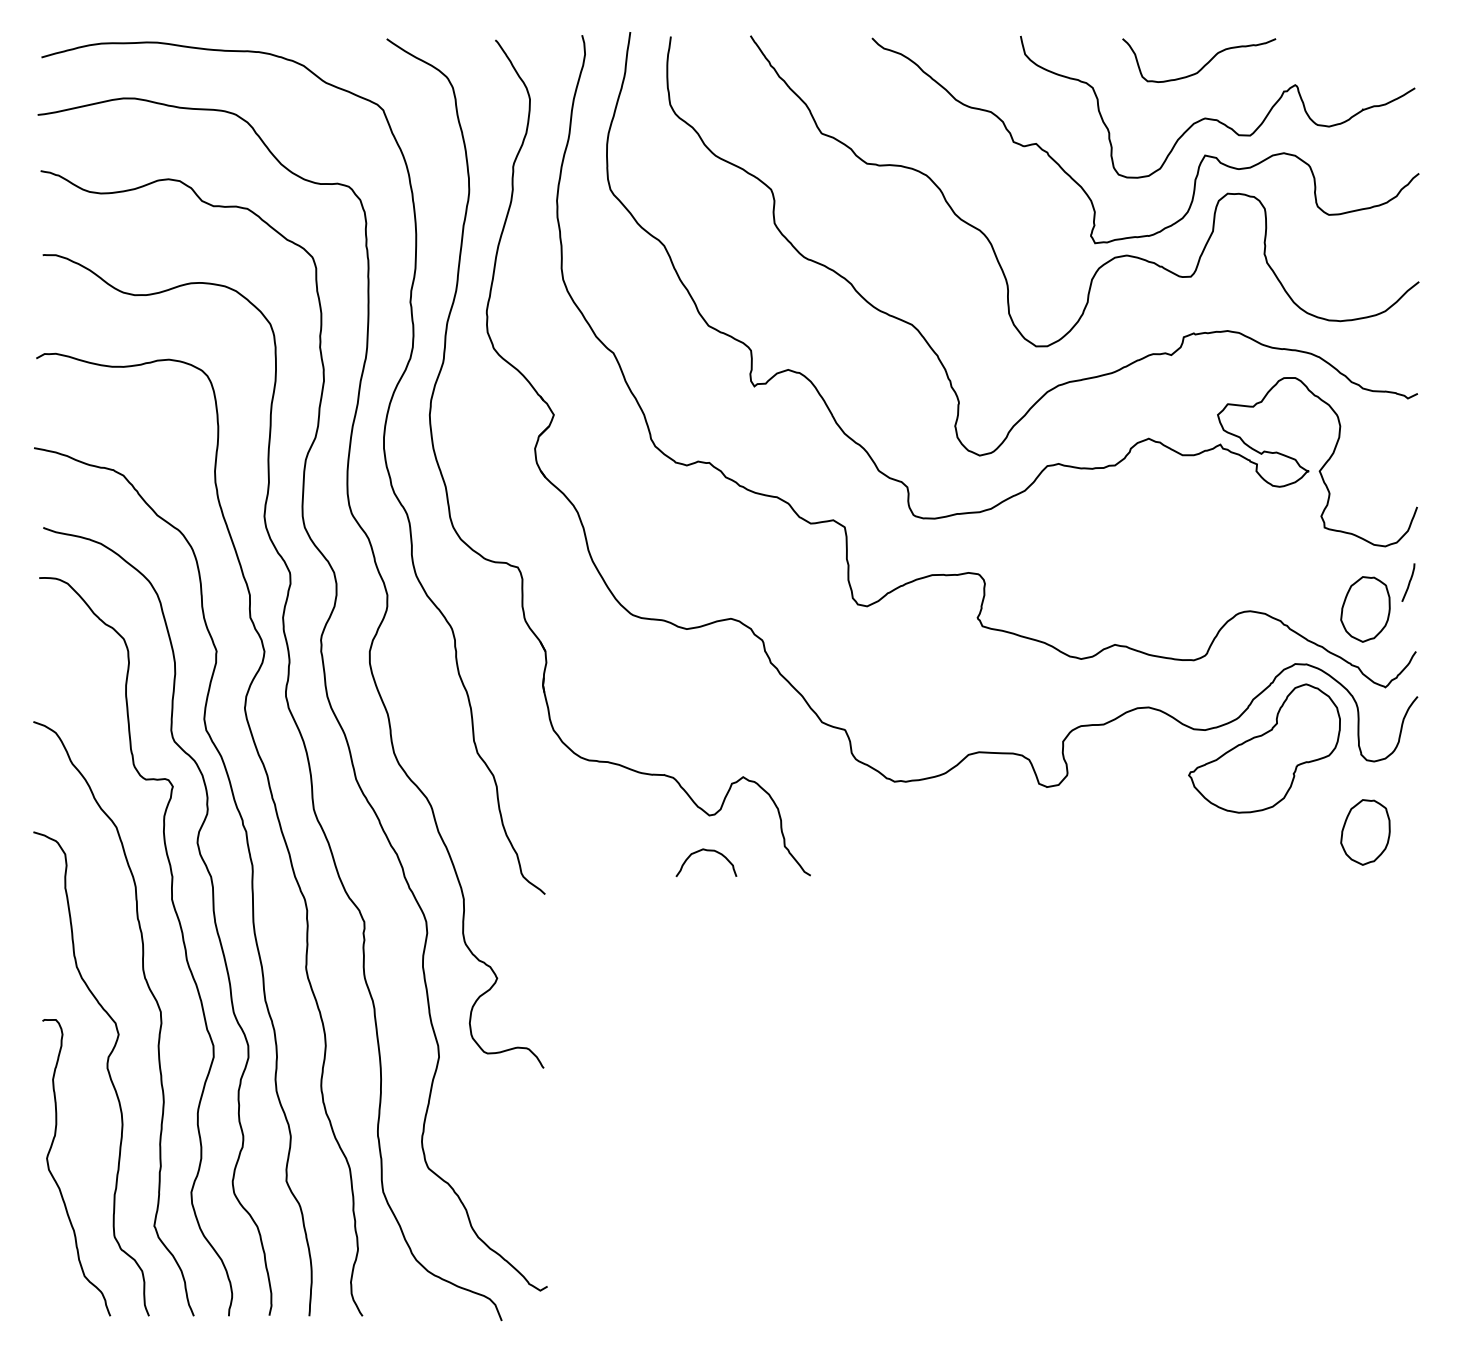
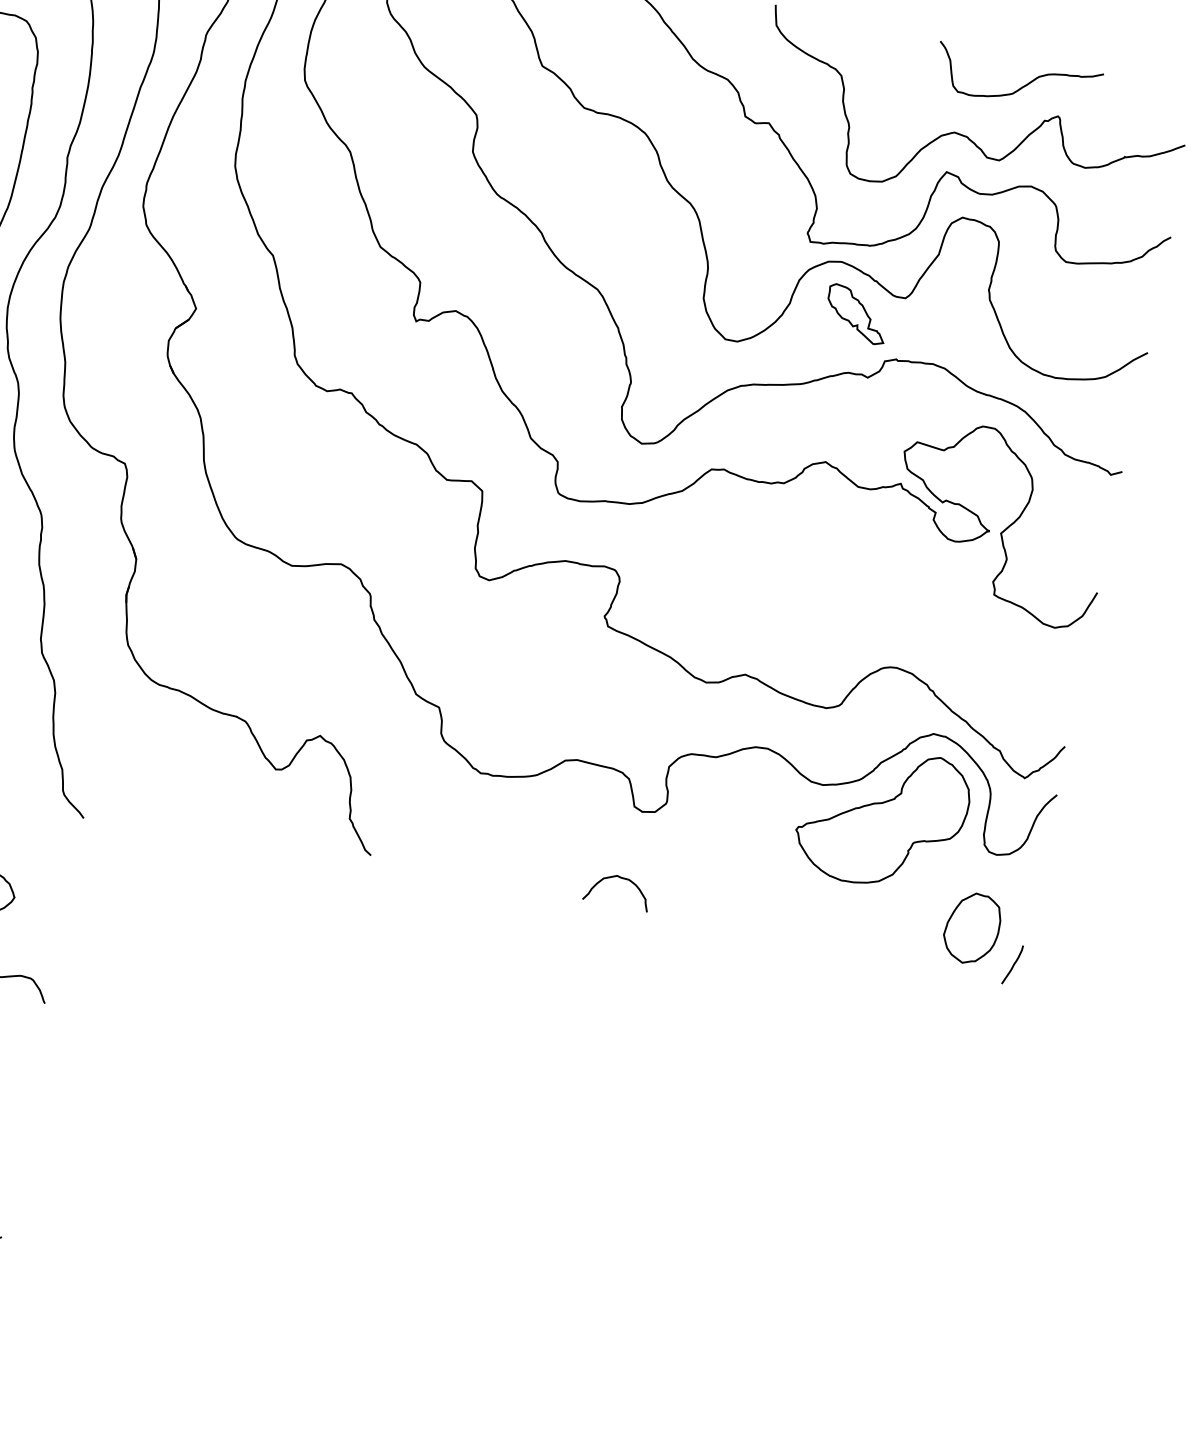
curve: (1204, 64) -> (1022, 86), moved
part: (1150, 299) -> (857, 313), added
curve: (1408, 582) -> (1012, 964), moved
part: (1365, 609) -> (1020, 690), removed
curve: (706, 851) -> (620, 878), moved

